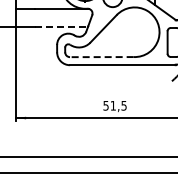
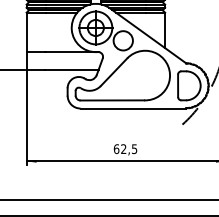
line: (62, 26) -> (72, 69), dashed -> solid
line: (102, 57) -> (112, 100), dashed -> solid
text: (109, 106) -> (119, 149), 51,5 -> 62,5

